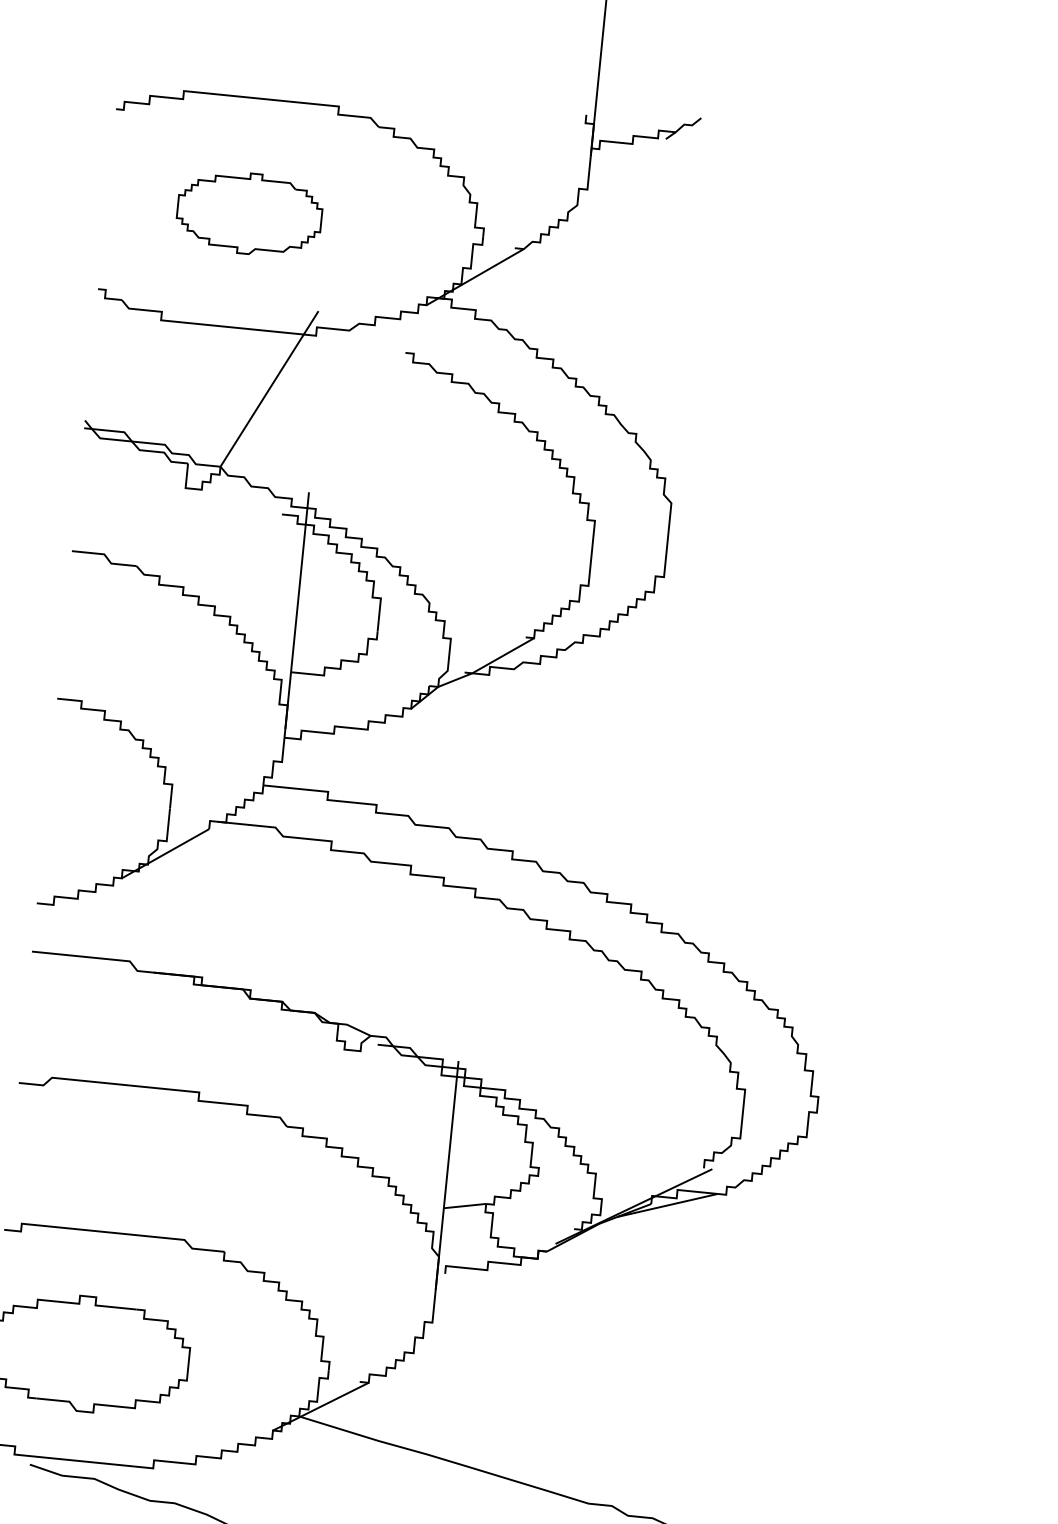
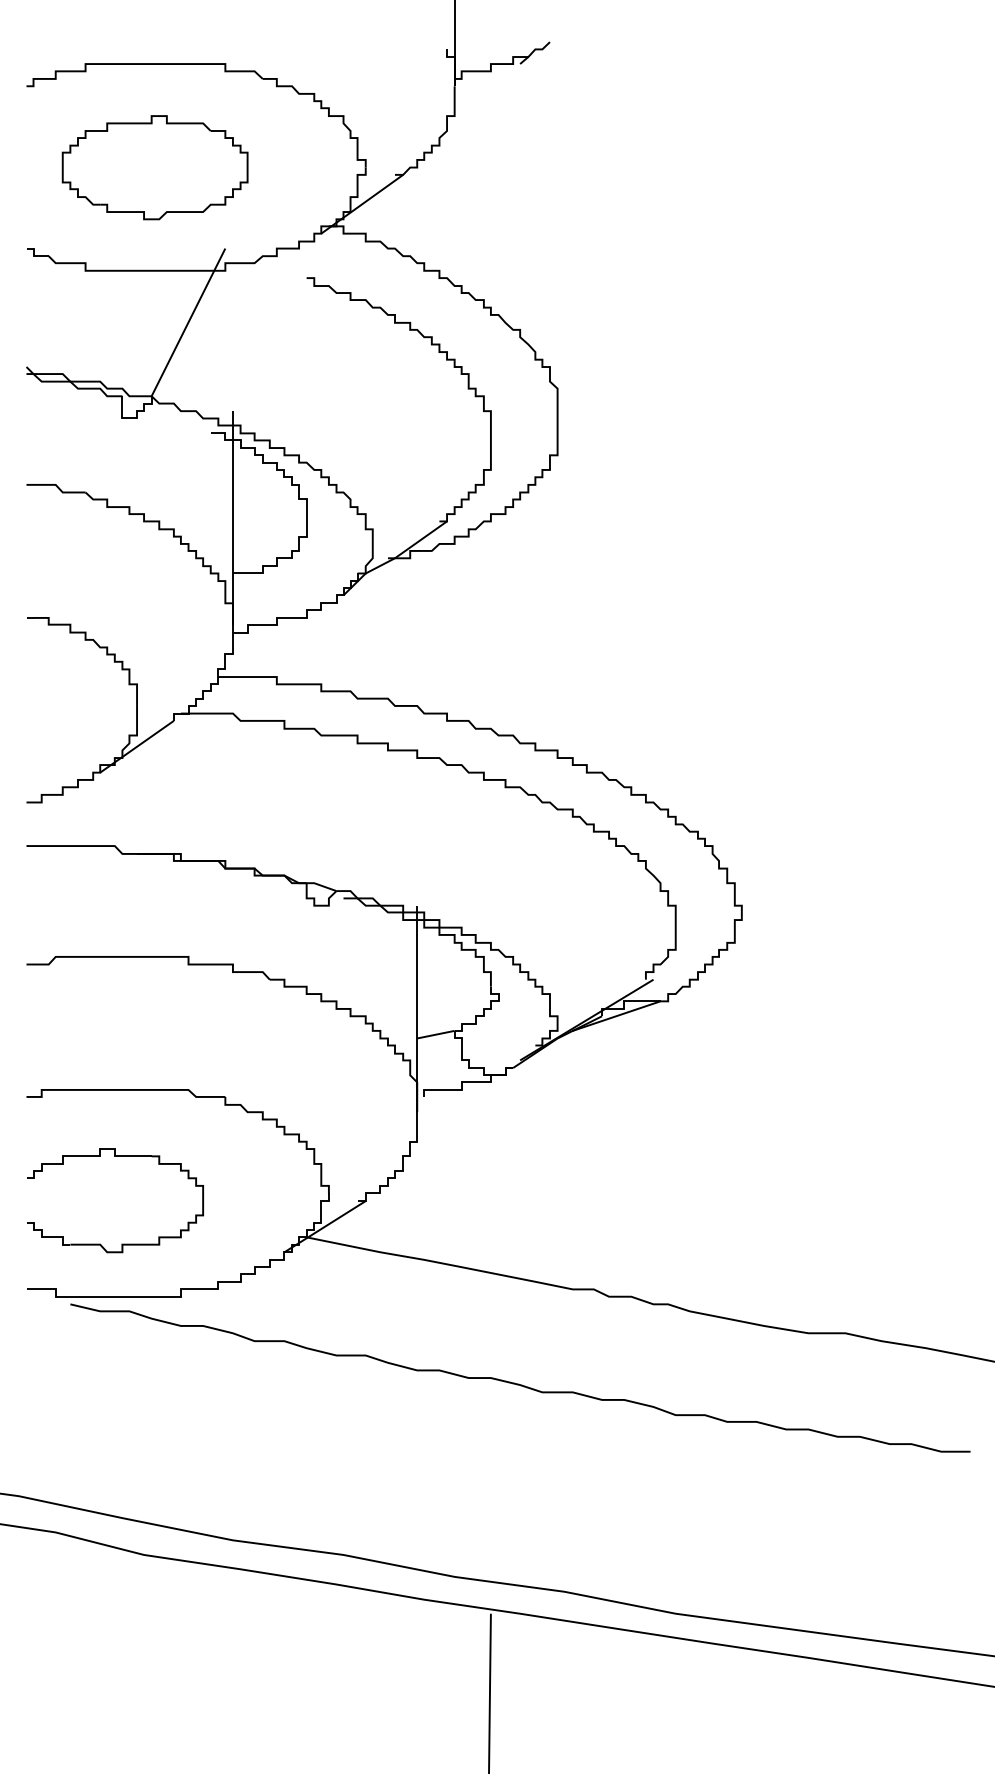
part: (248, 213) -> (154, 167), size x1.43

